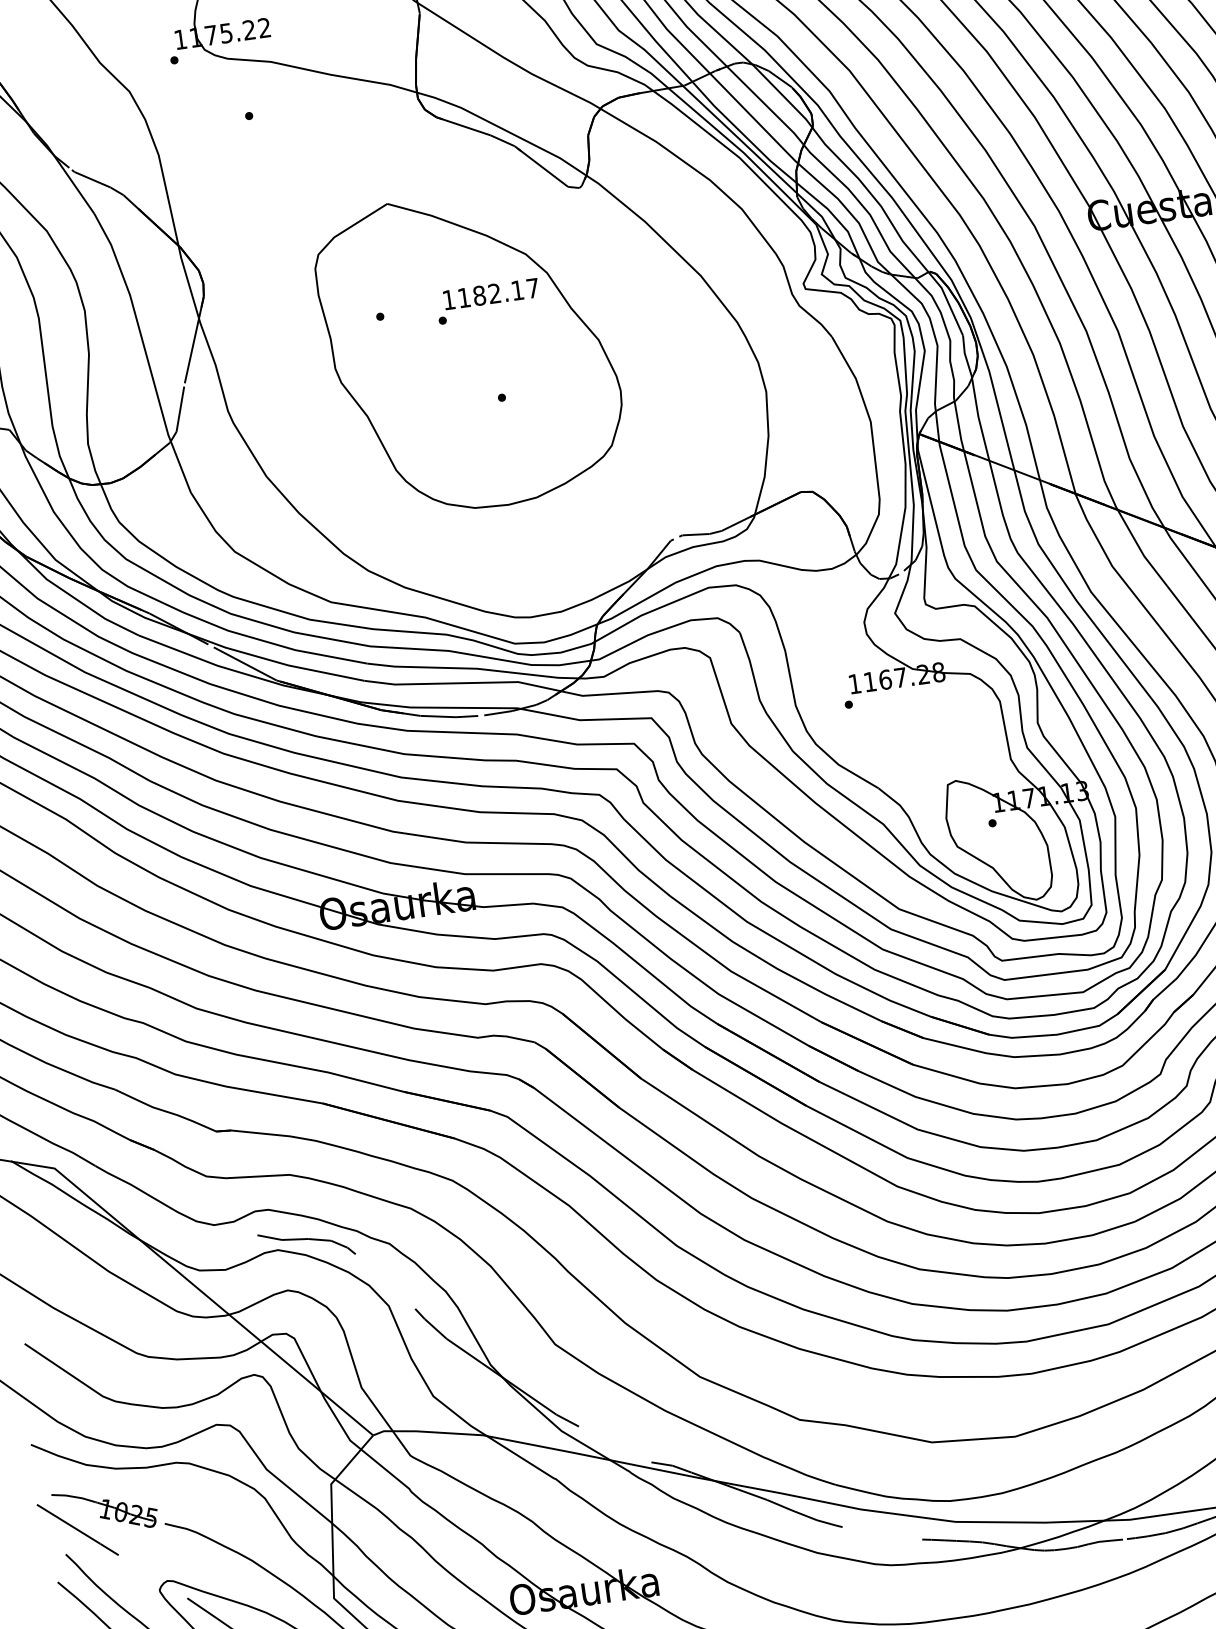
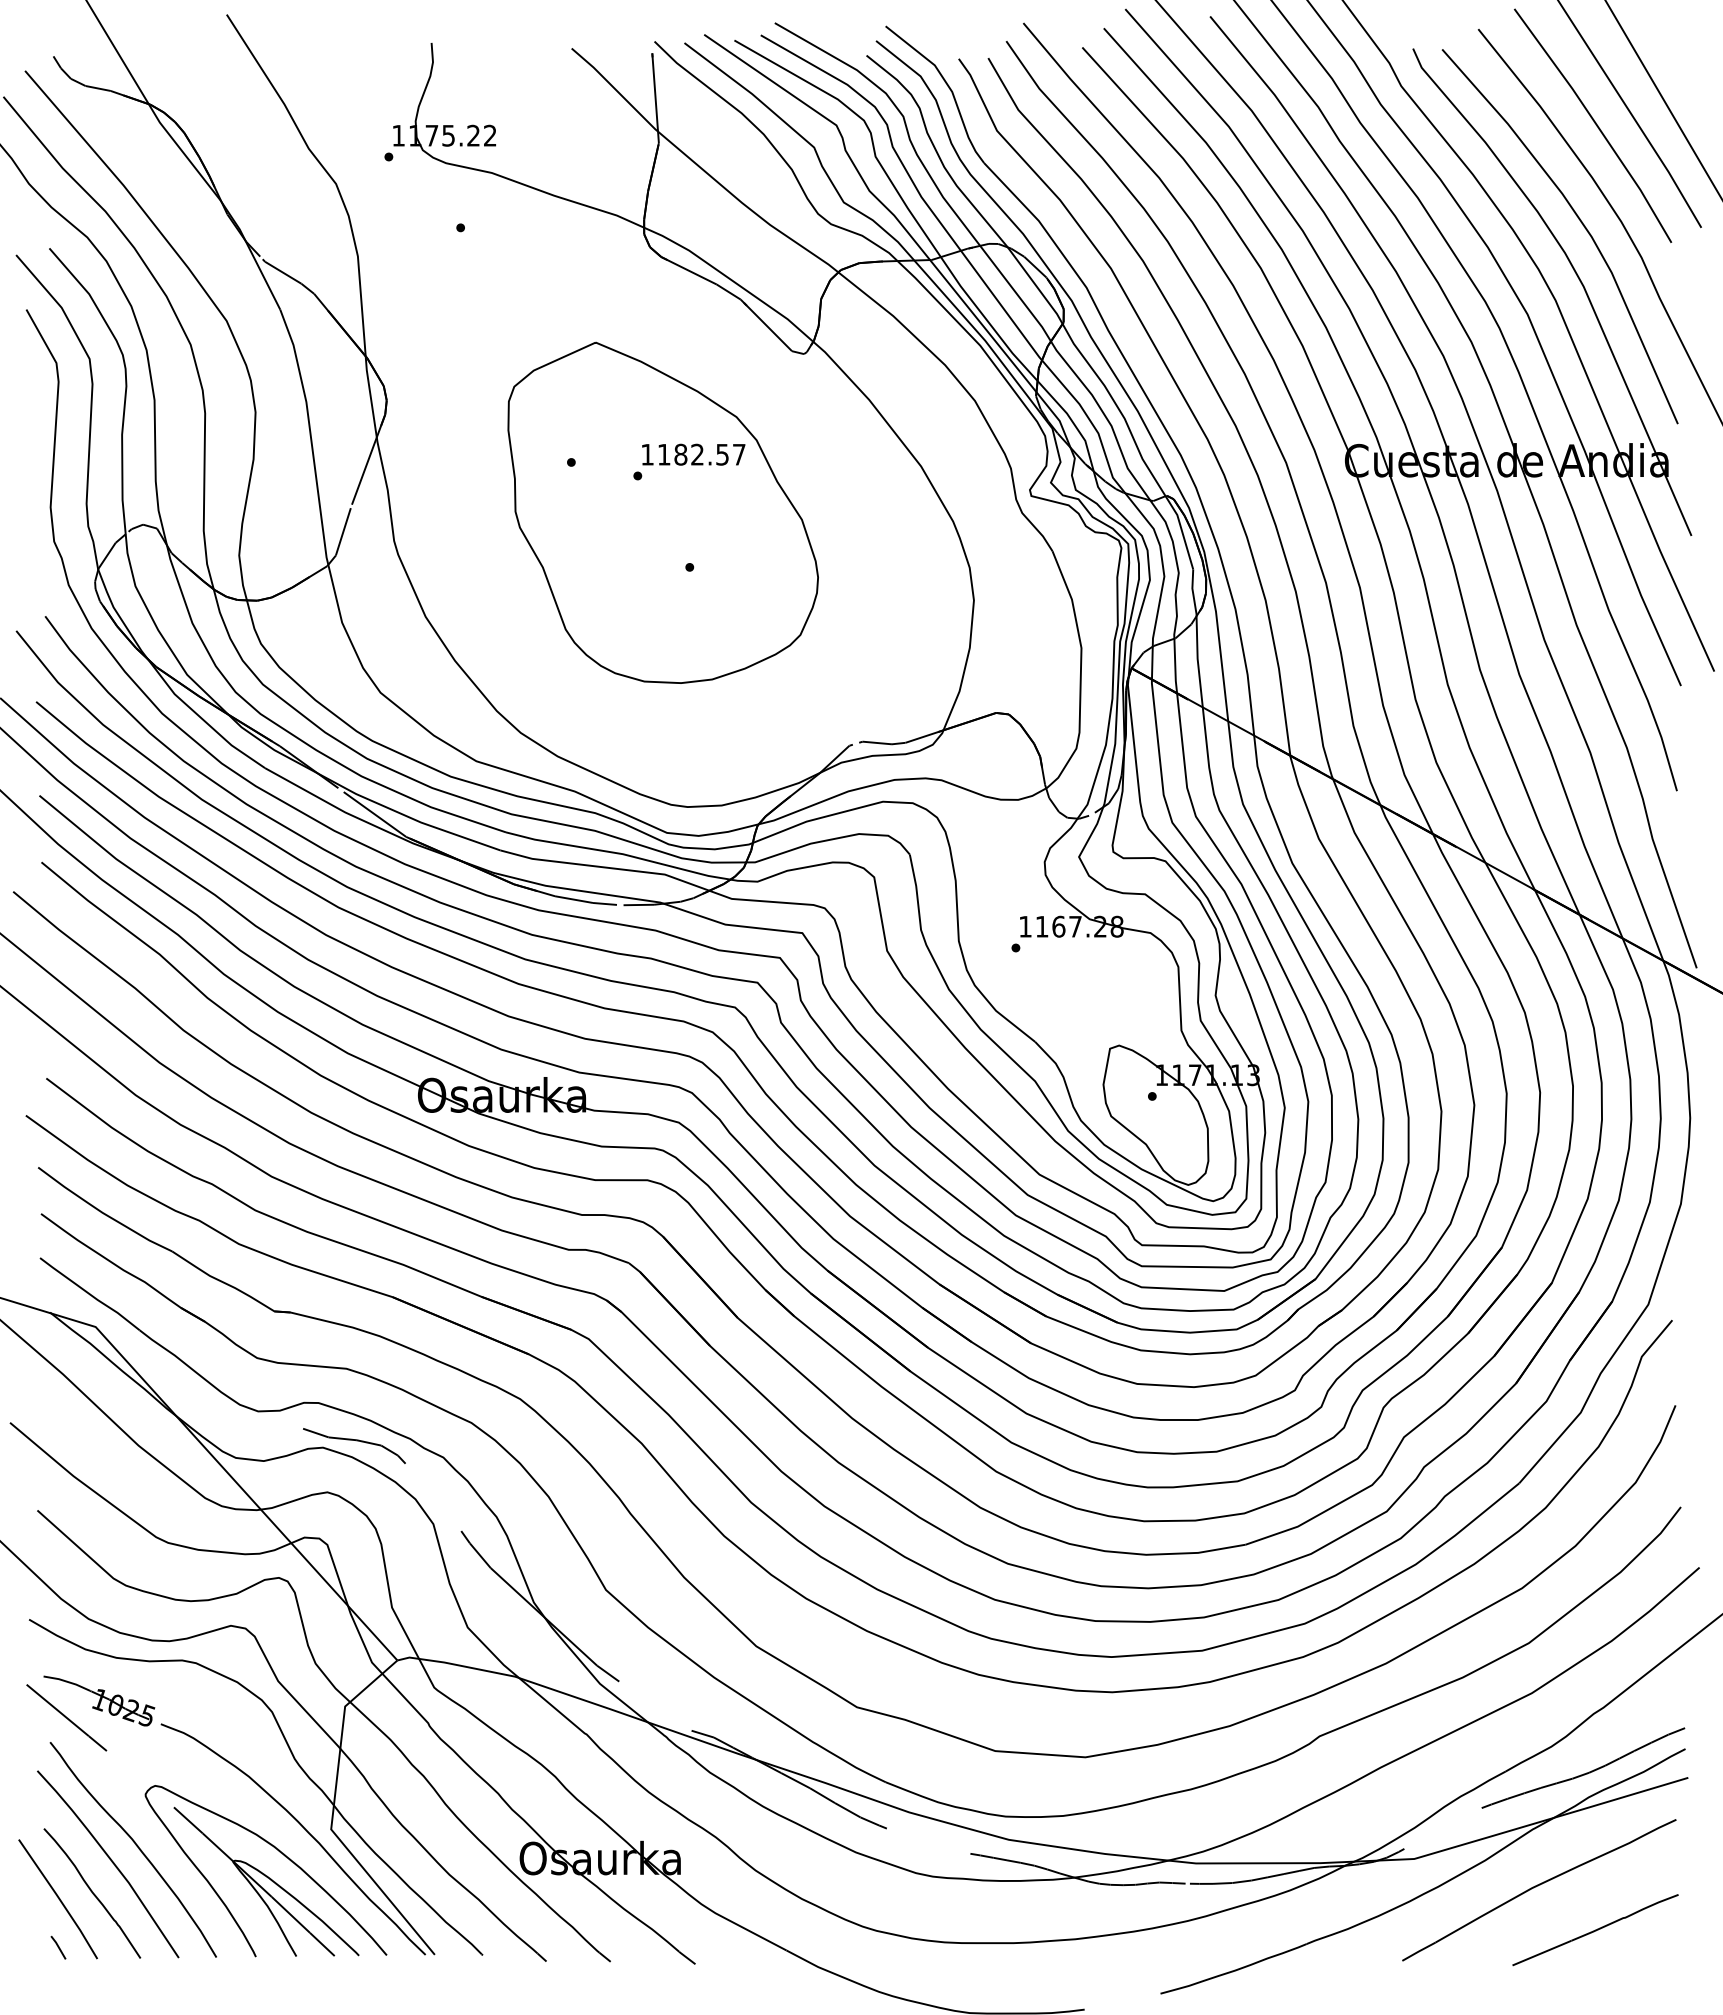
text: (517, 290) -> (722, 454), 1182.17 -> 1182.57

